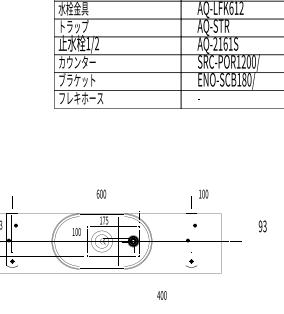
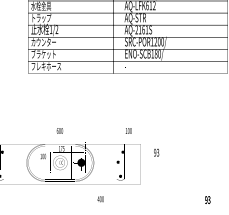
text: (262, 226) -> (156, 152), moved

